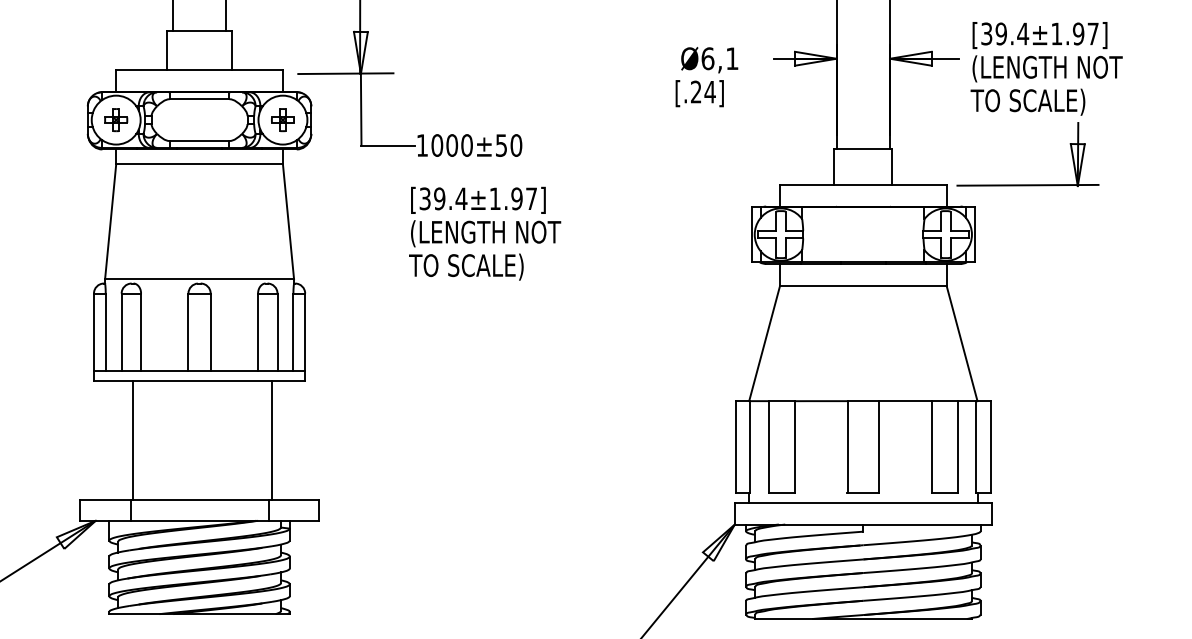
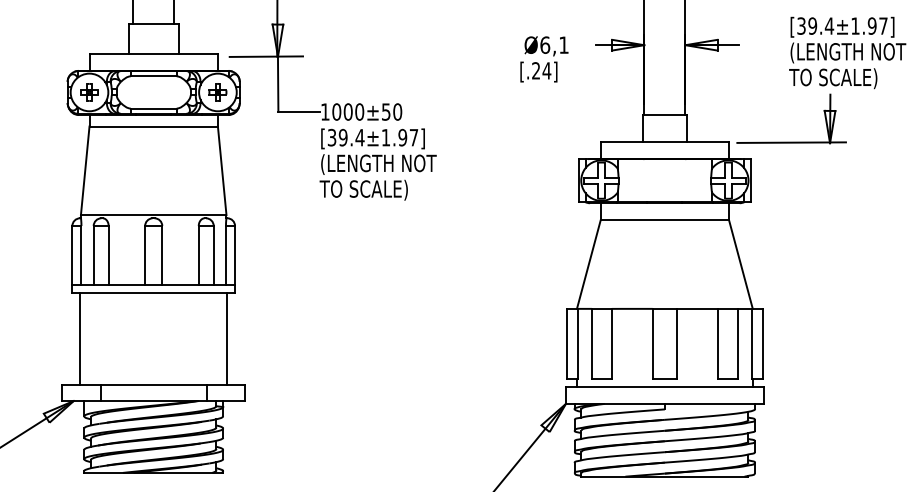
text: (1046, 68) -> (847, 52), moved
text: (485, 233) -> (378, 164), moved
line: (133, 439) -> (80, 338), moved
line: (272, 439) -> (227, 338), moved

